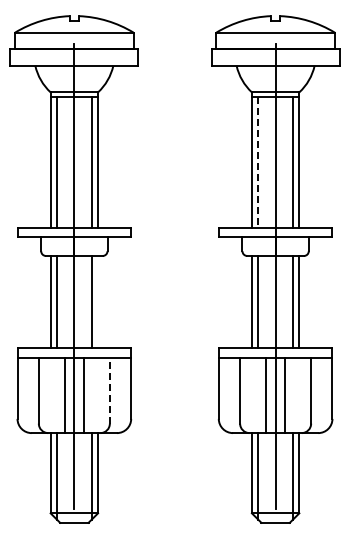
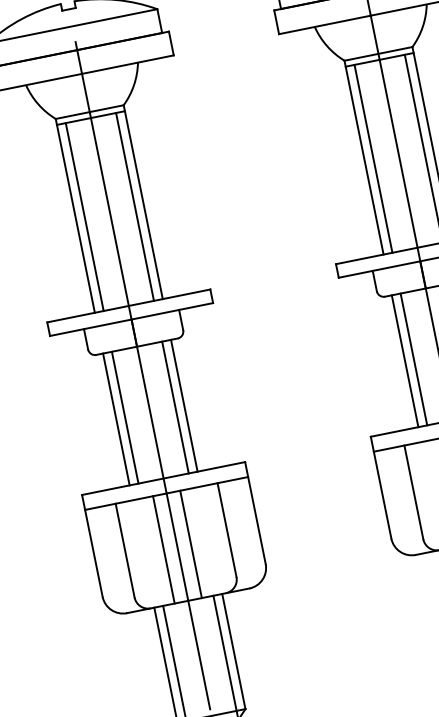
line: (258, 162) -> (374, 159), dashed -> solid
line: (98, 301) -> (184, 405), added
line: (109, 390) -> (226, 529), dashed -> solid

